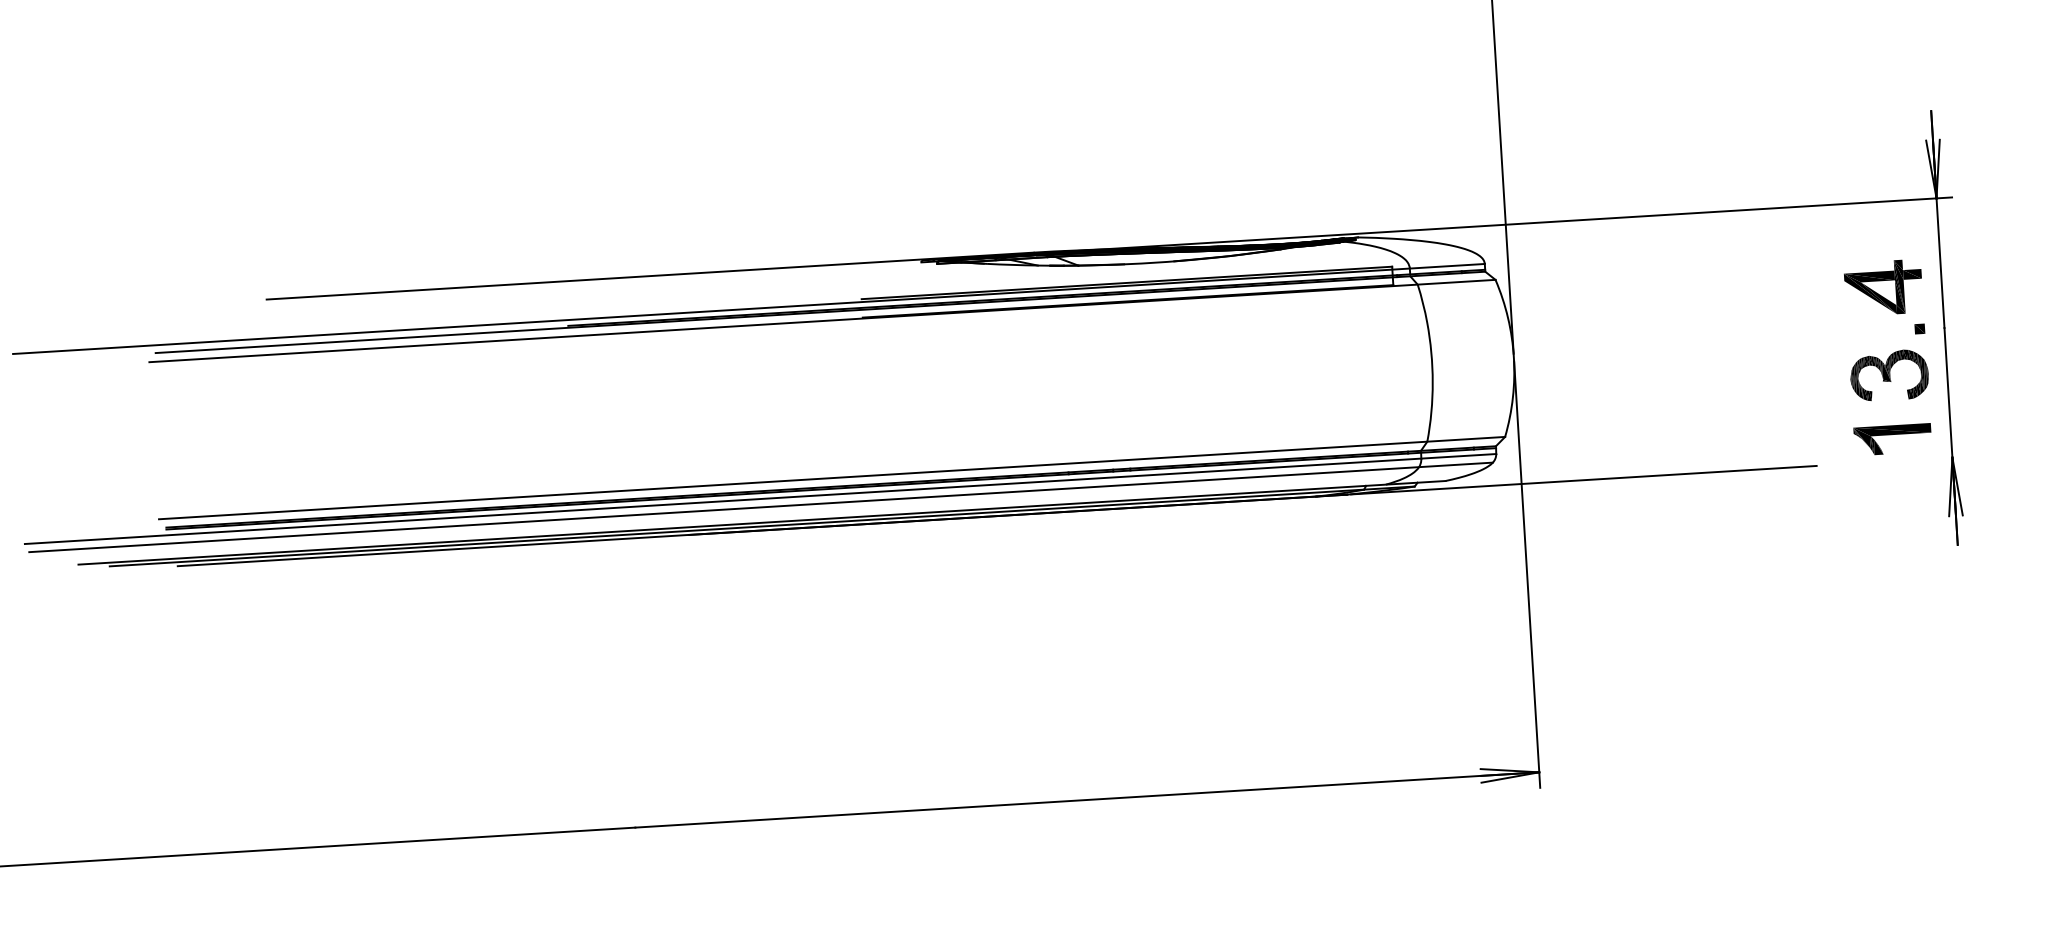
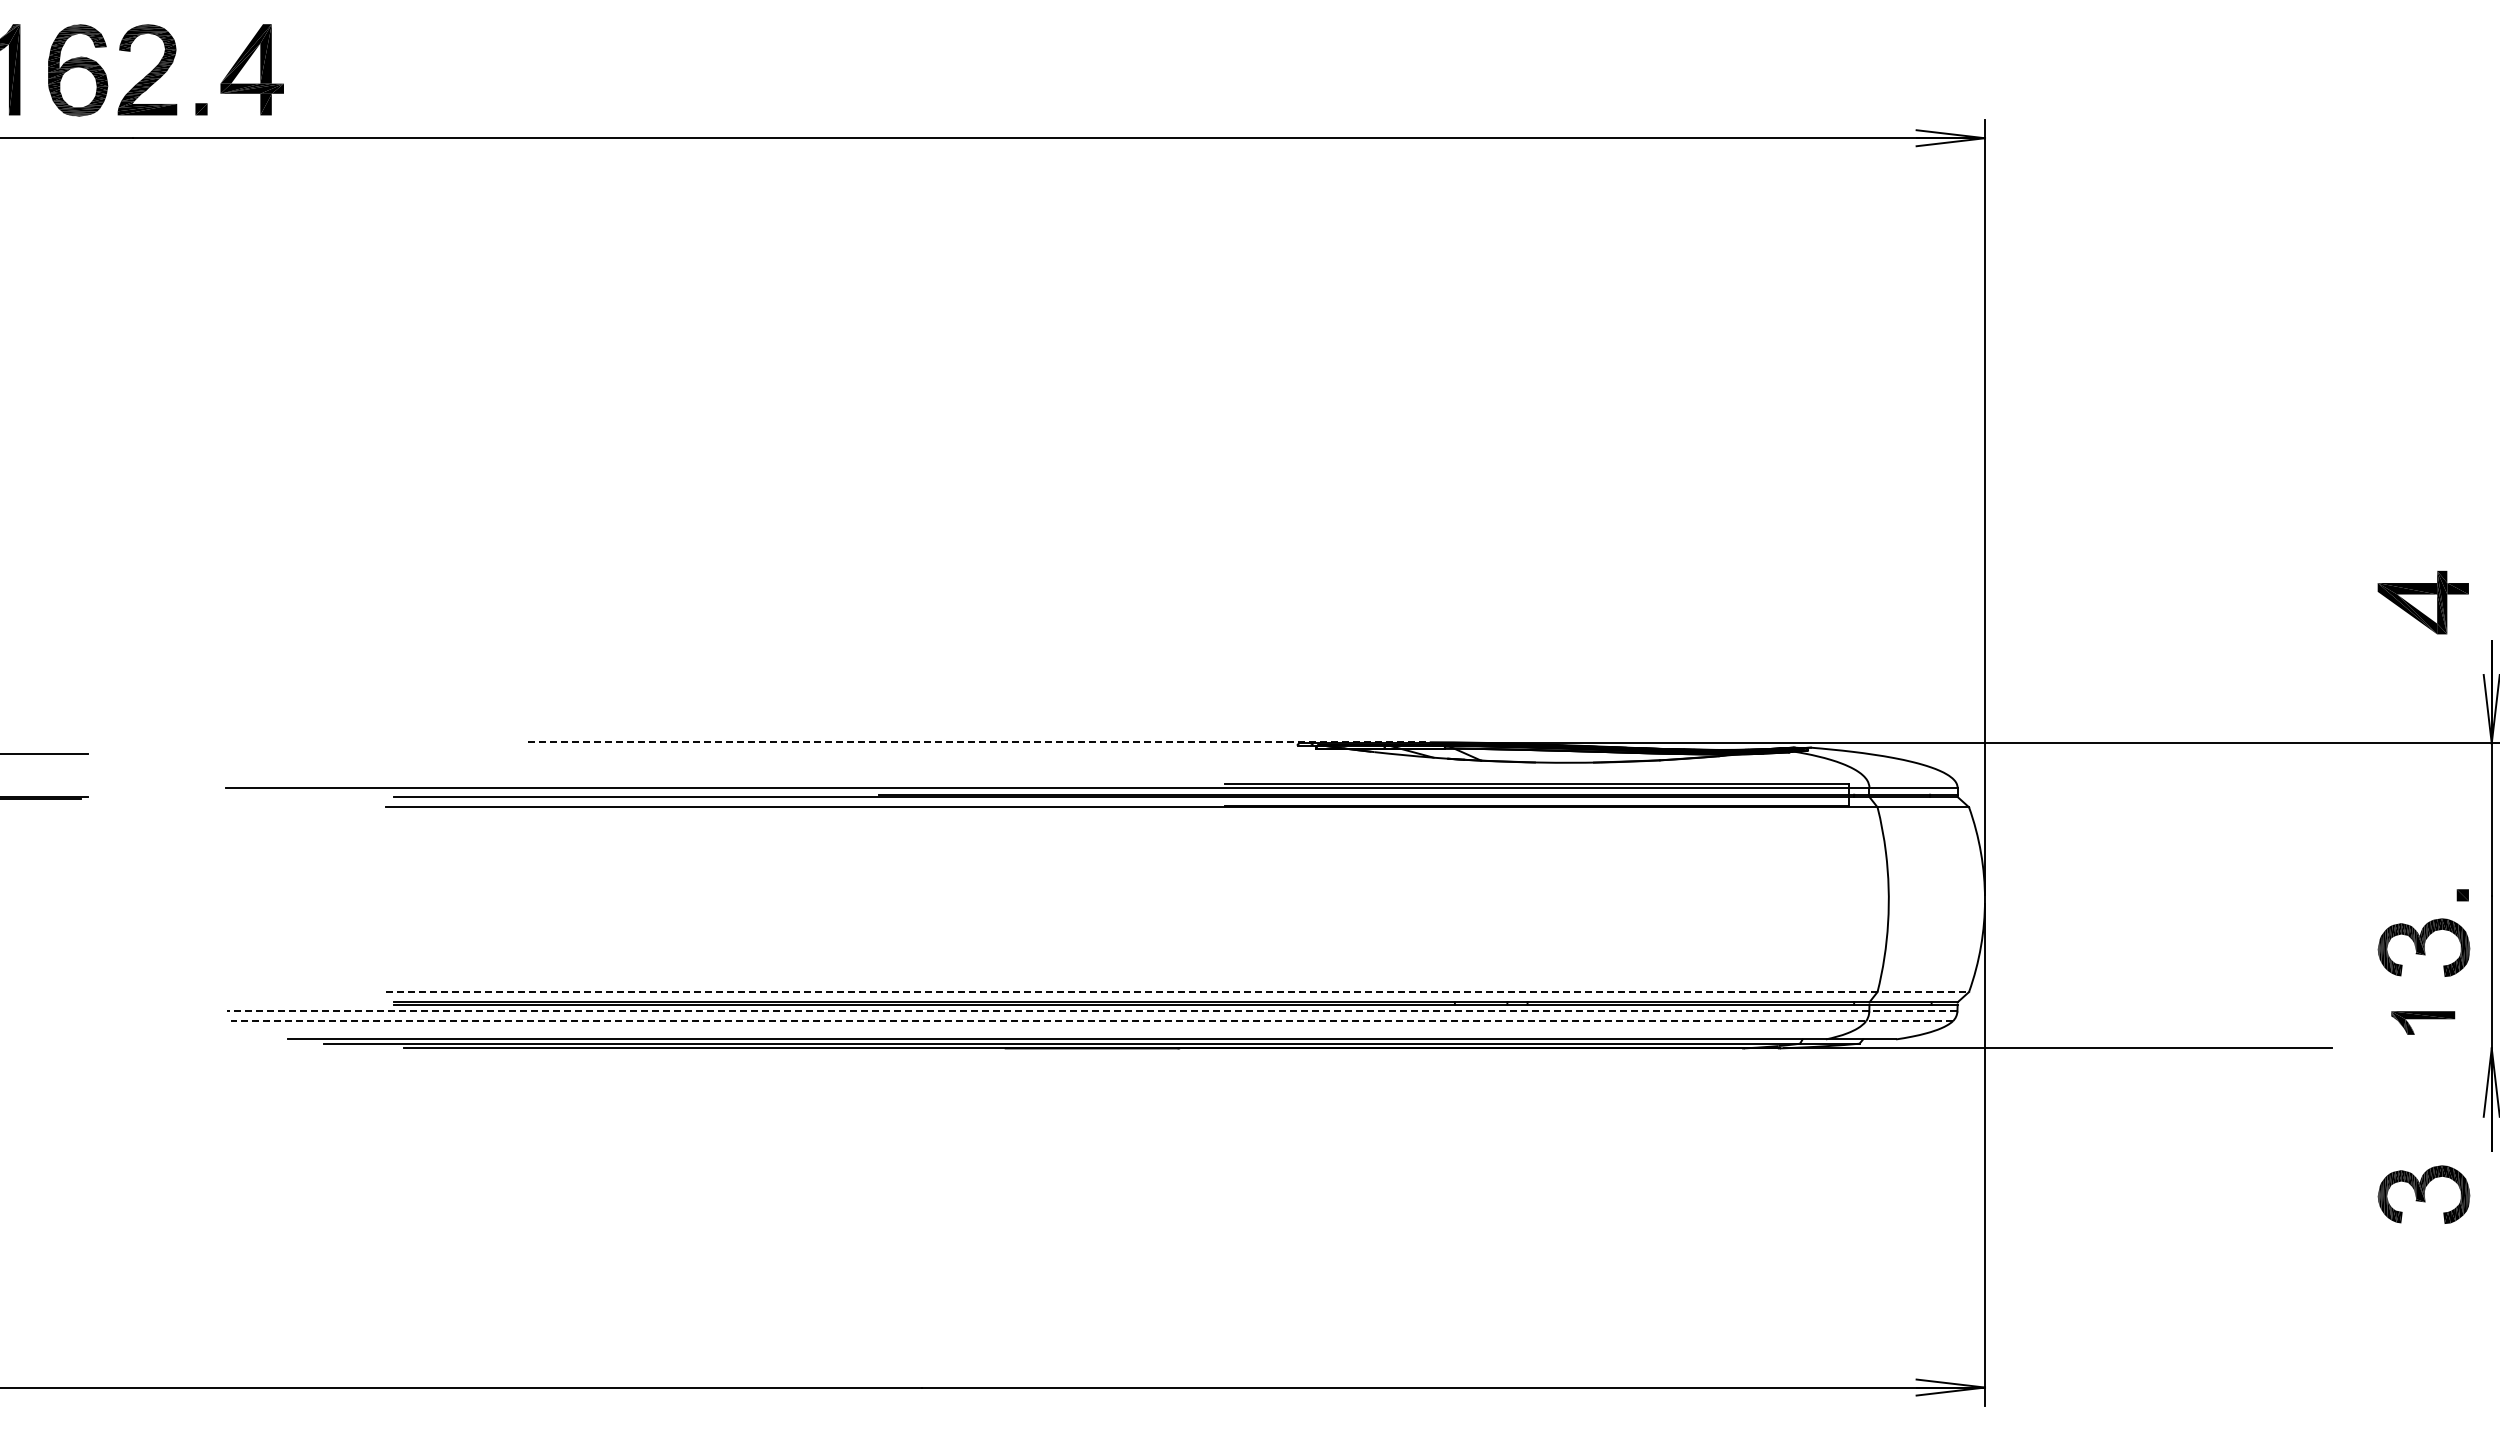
line: (650, 276) -> (979, 742), solid -> dashed
part: (1882, 287) -> (2422, 602), moved
part: (1892, 439) -> (2422, 1022), size x0.7
line: (832, 478) -> (1177, 992), solid -> dashed
line: (760, 499) -> (1091, 1011), solid -> dashed
line: (761, 507) -> (1092, 1021), solid -> dashed
part: (1901, 585) -> (2423, 1194), added

